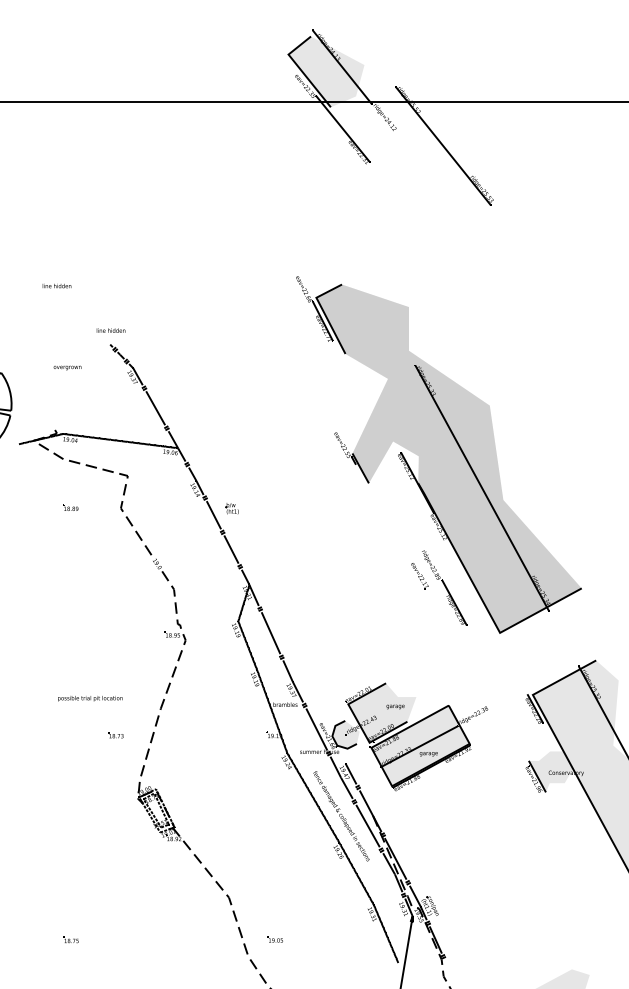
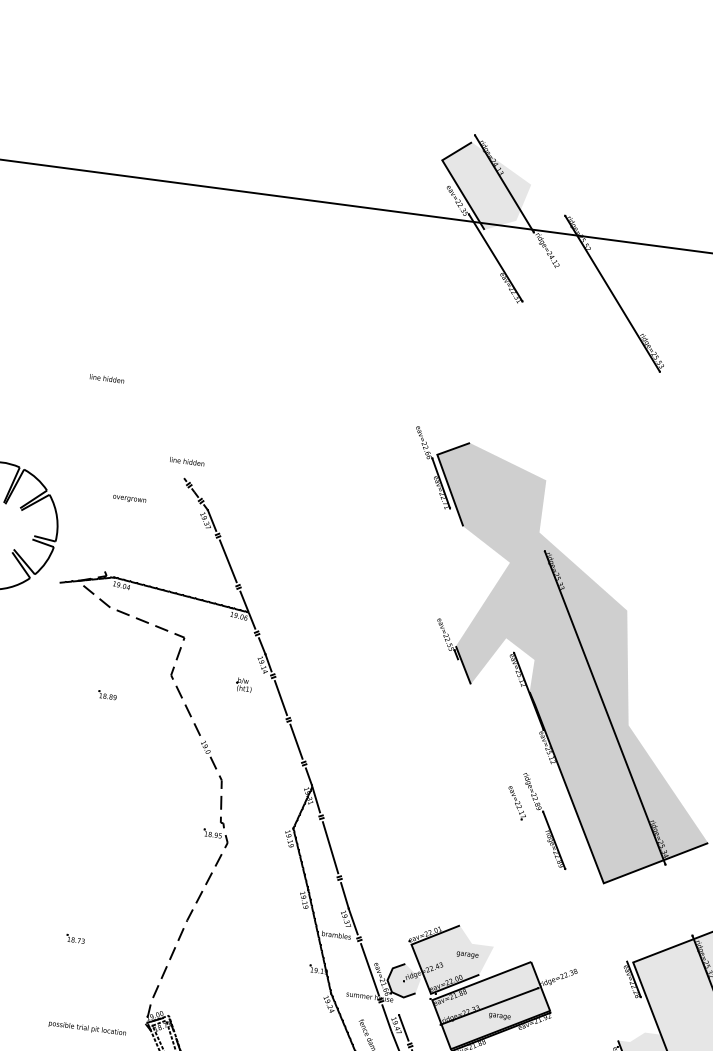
text: (56, 285) -> (106, 378), moved
part: (70, 507) -> (107, 694), moved
part: (231, 508) -> (243, 684), moved
text: (90, 698) -> (87, 1028), moved
part: (115, 735) -> (75, 939), moved

